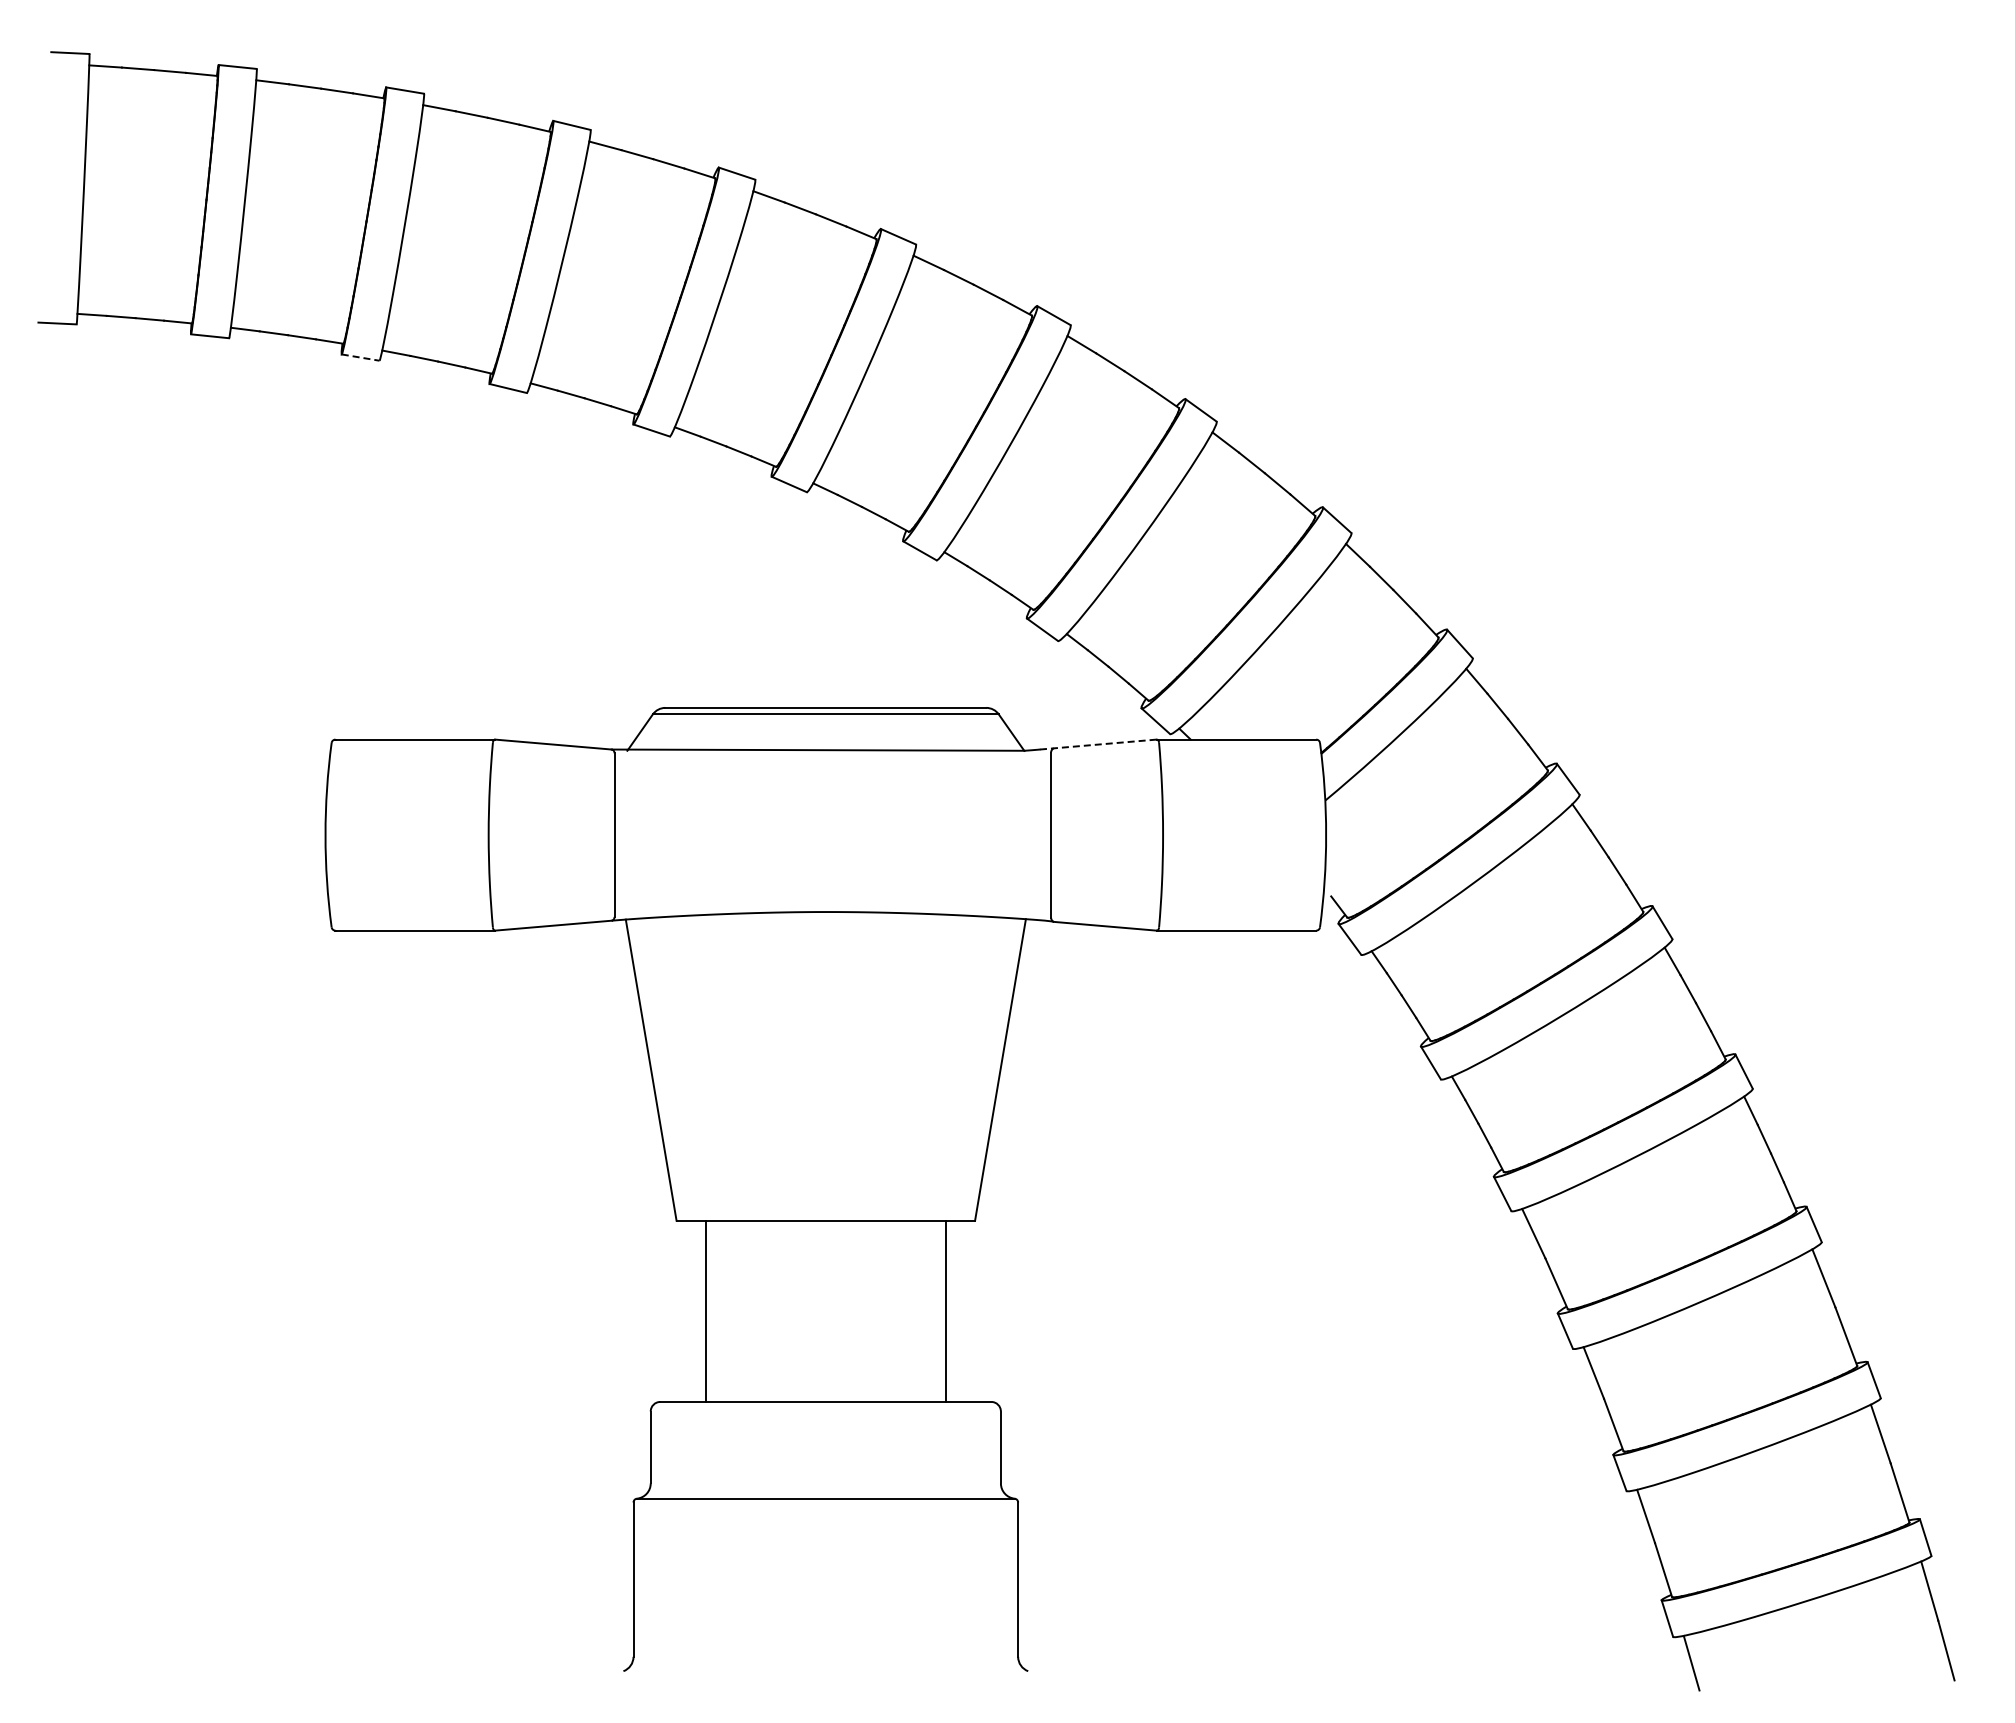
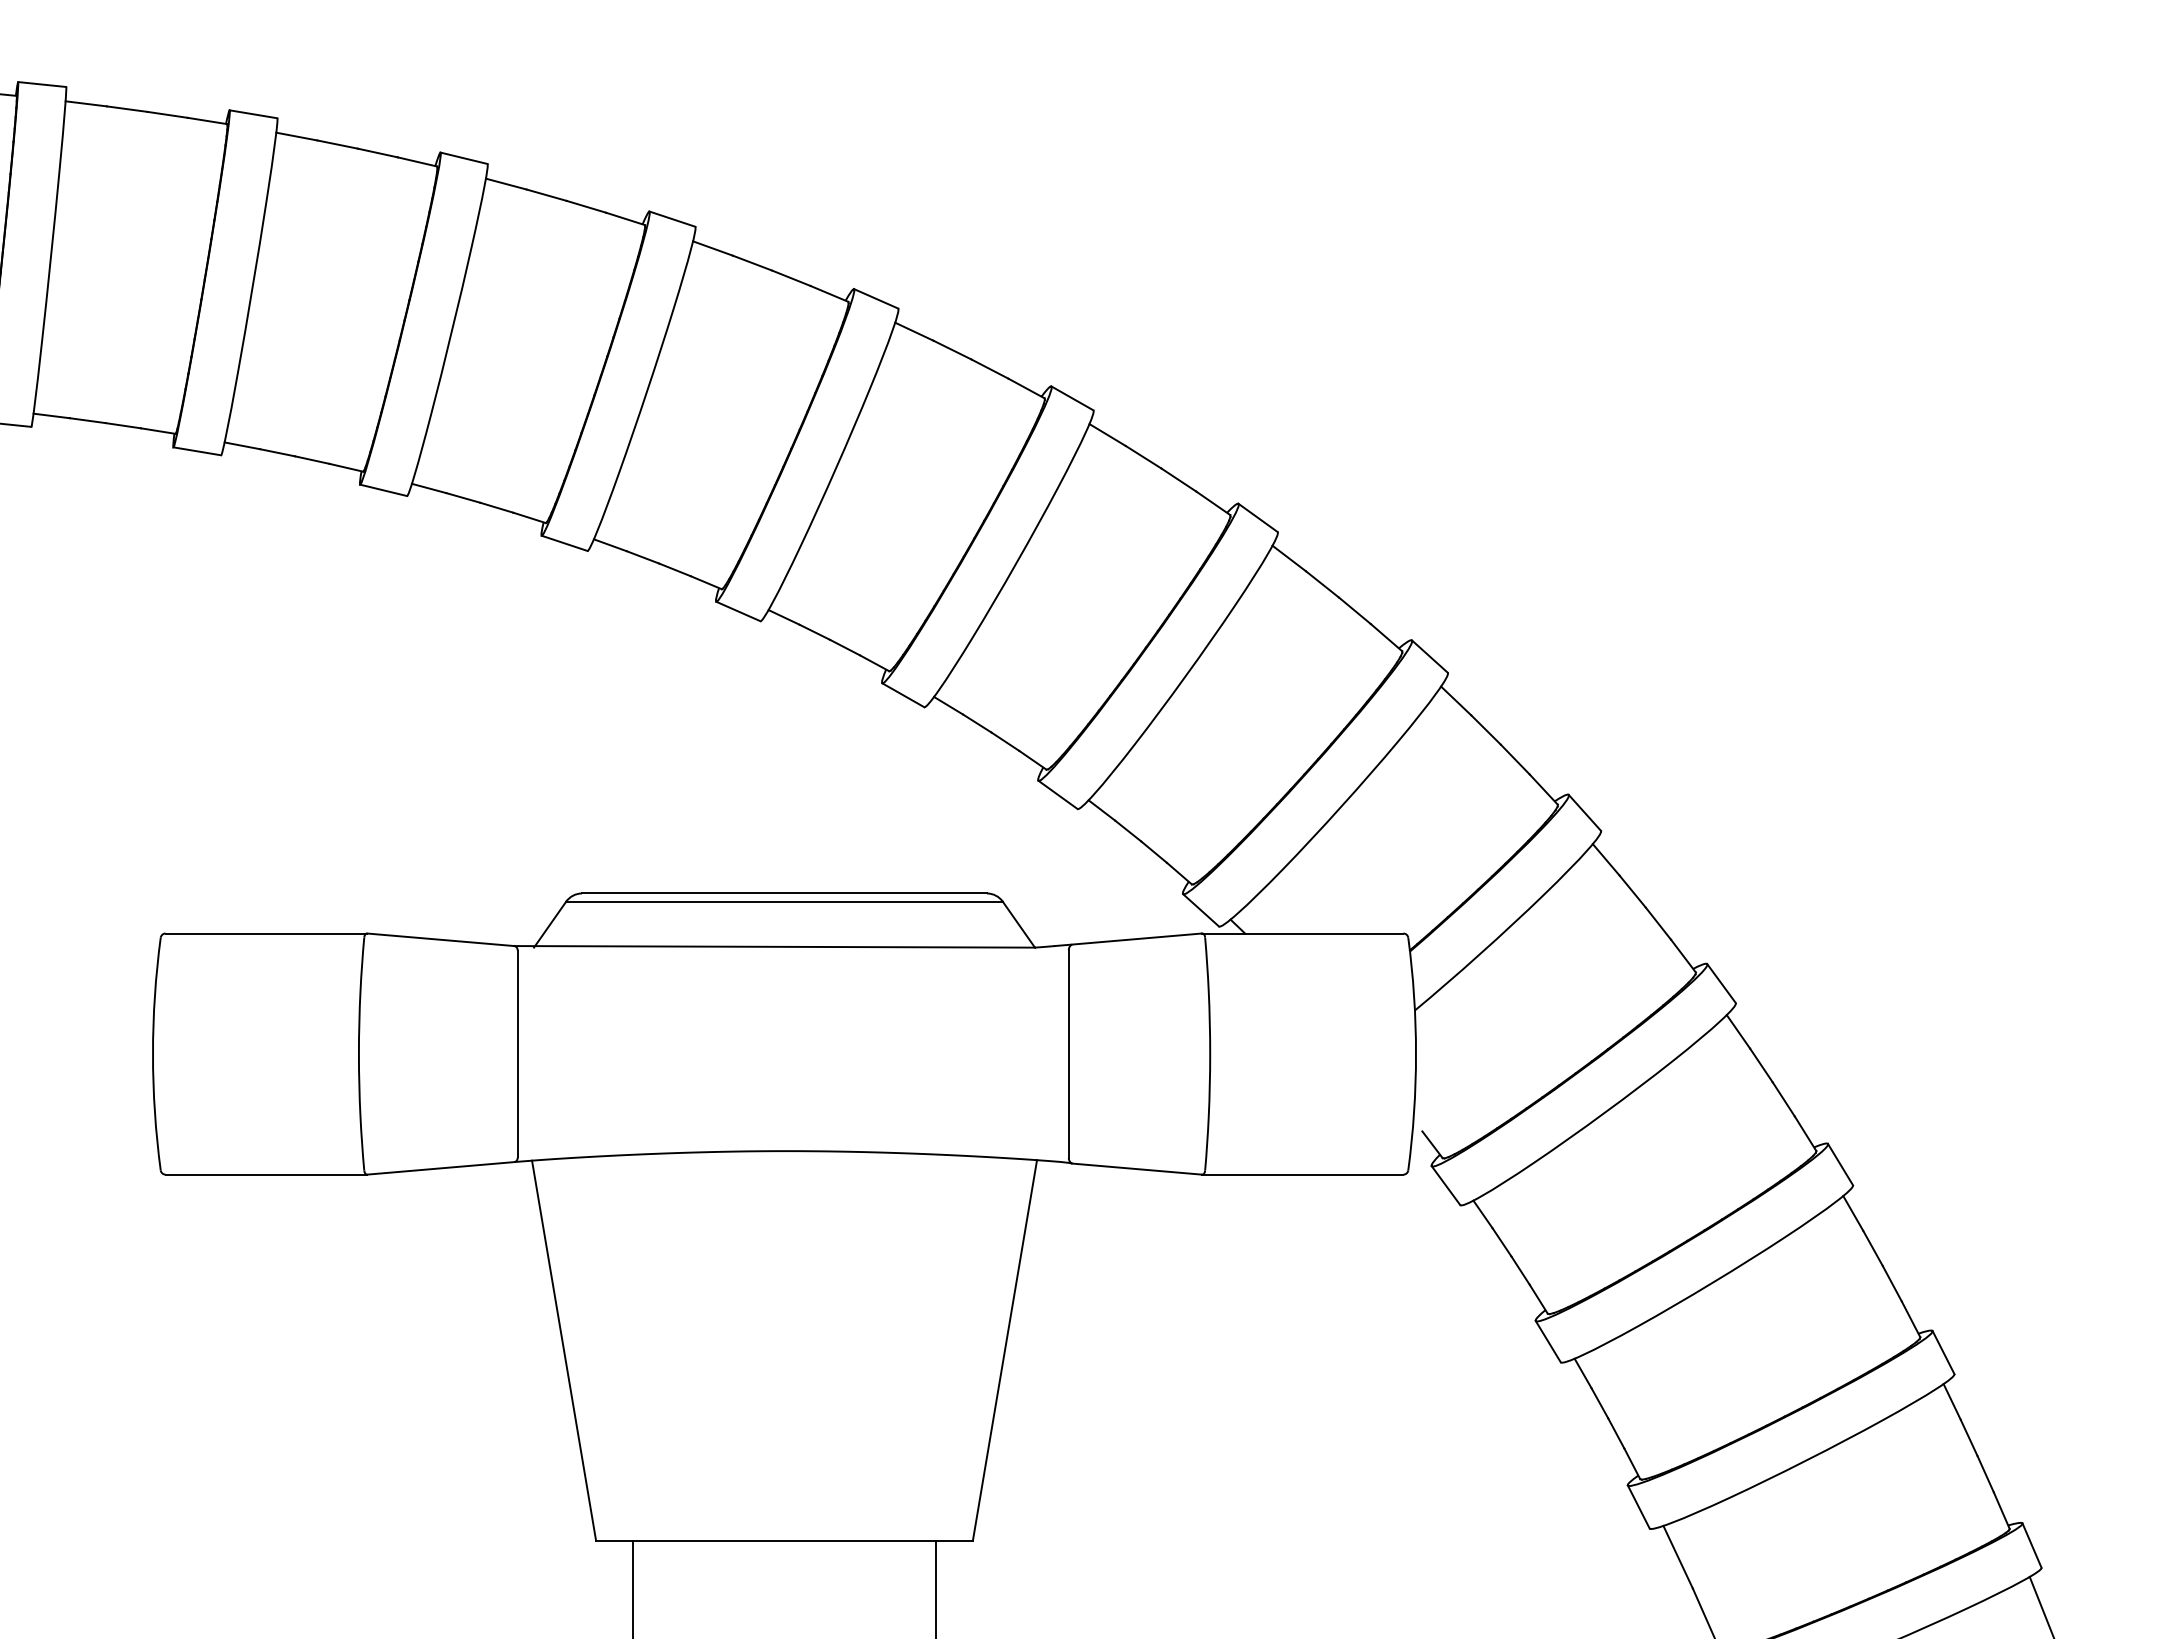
line: (361, 357) -> (198, 451), dashed -> solid
line: (1098, 744) -> (1128, 939), dashed -> solid

